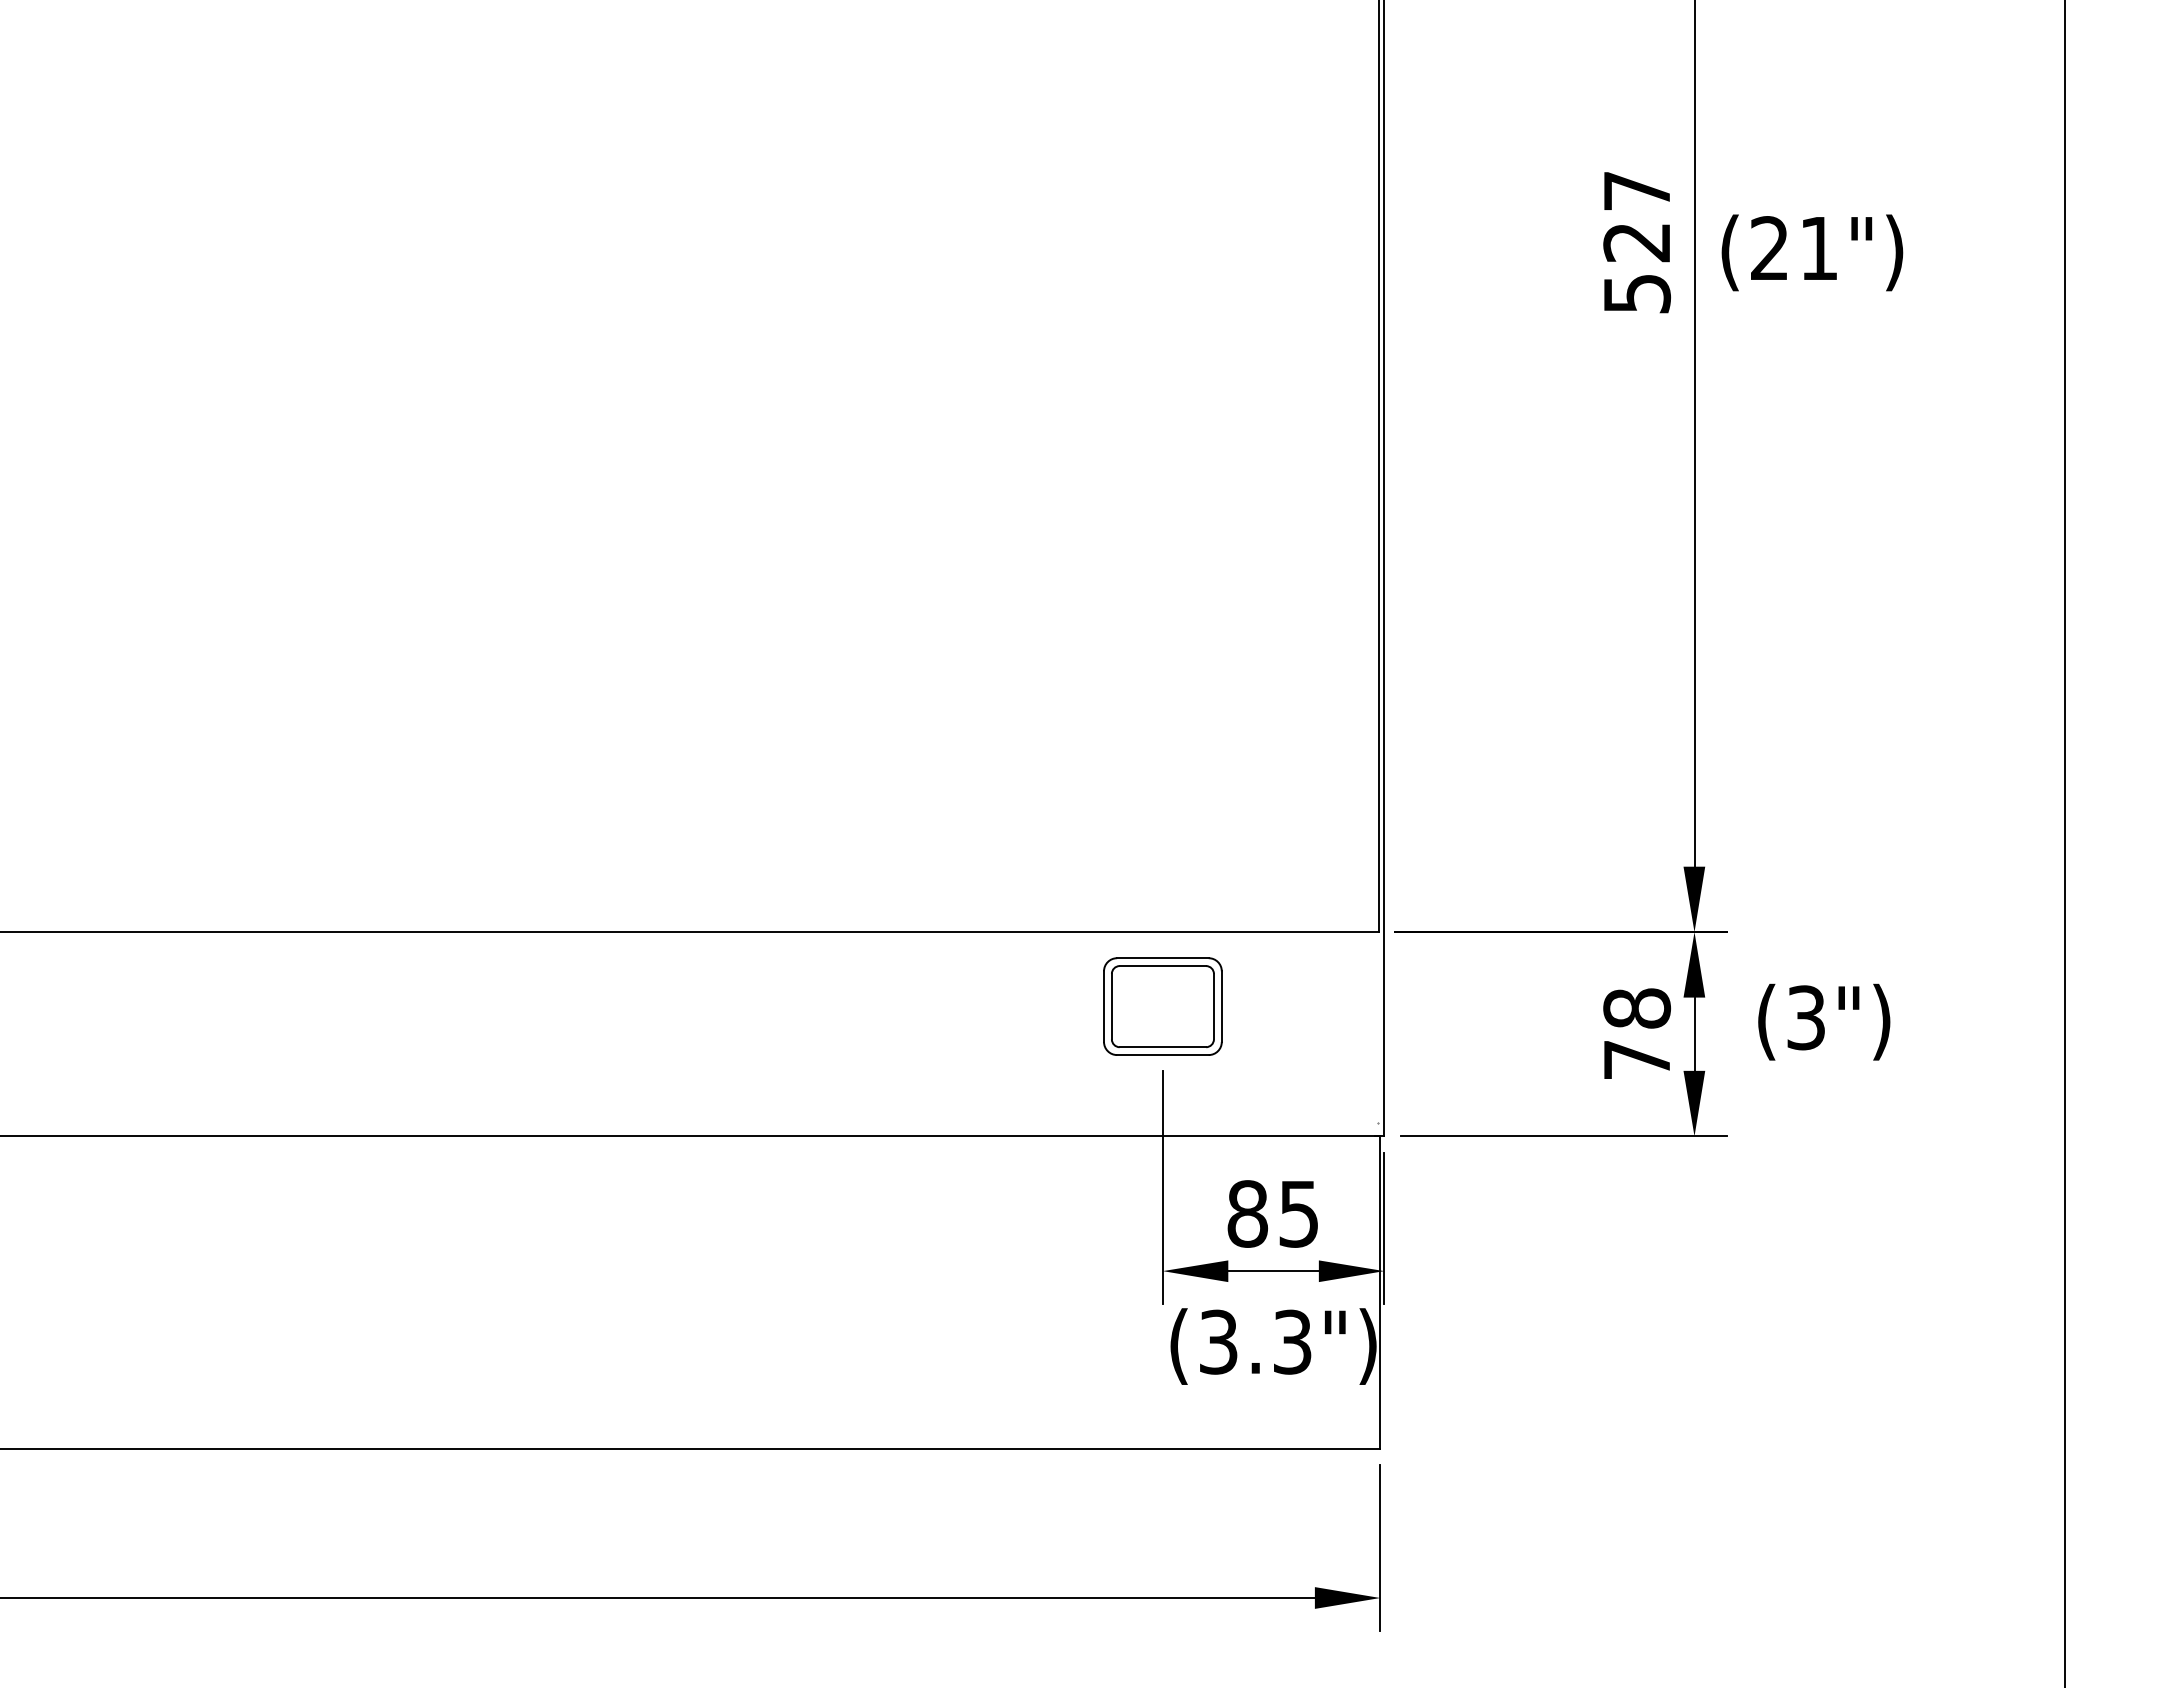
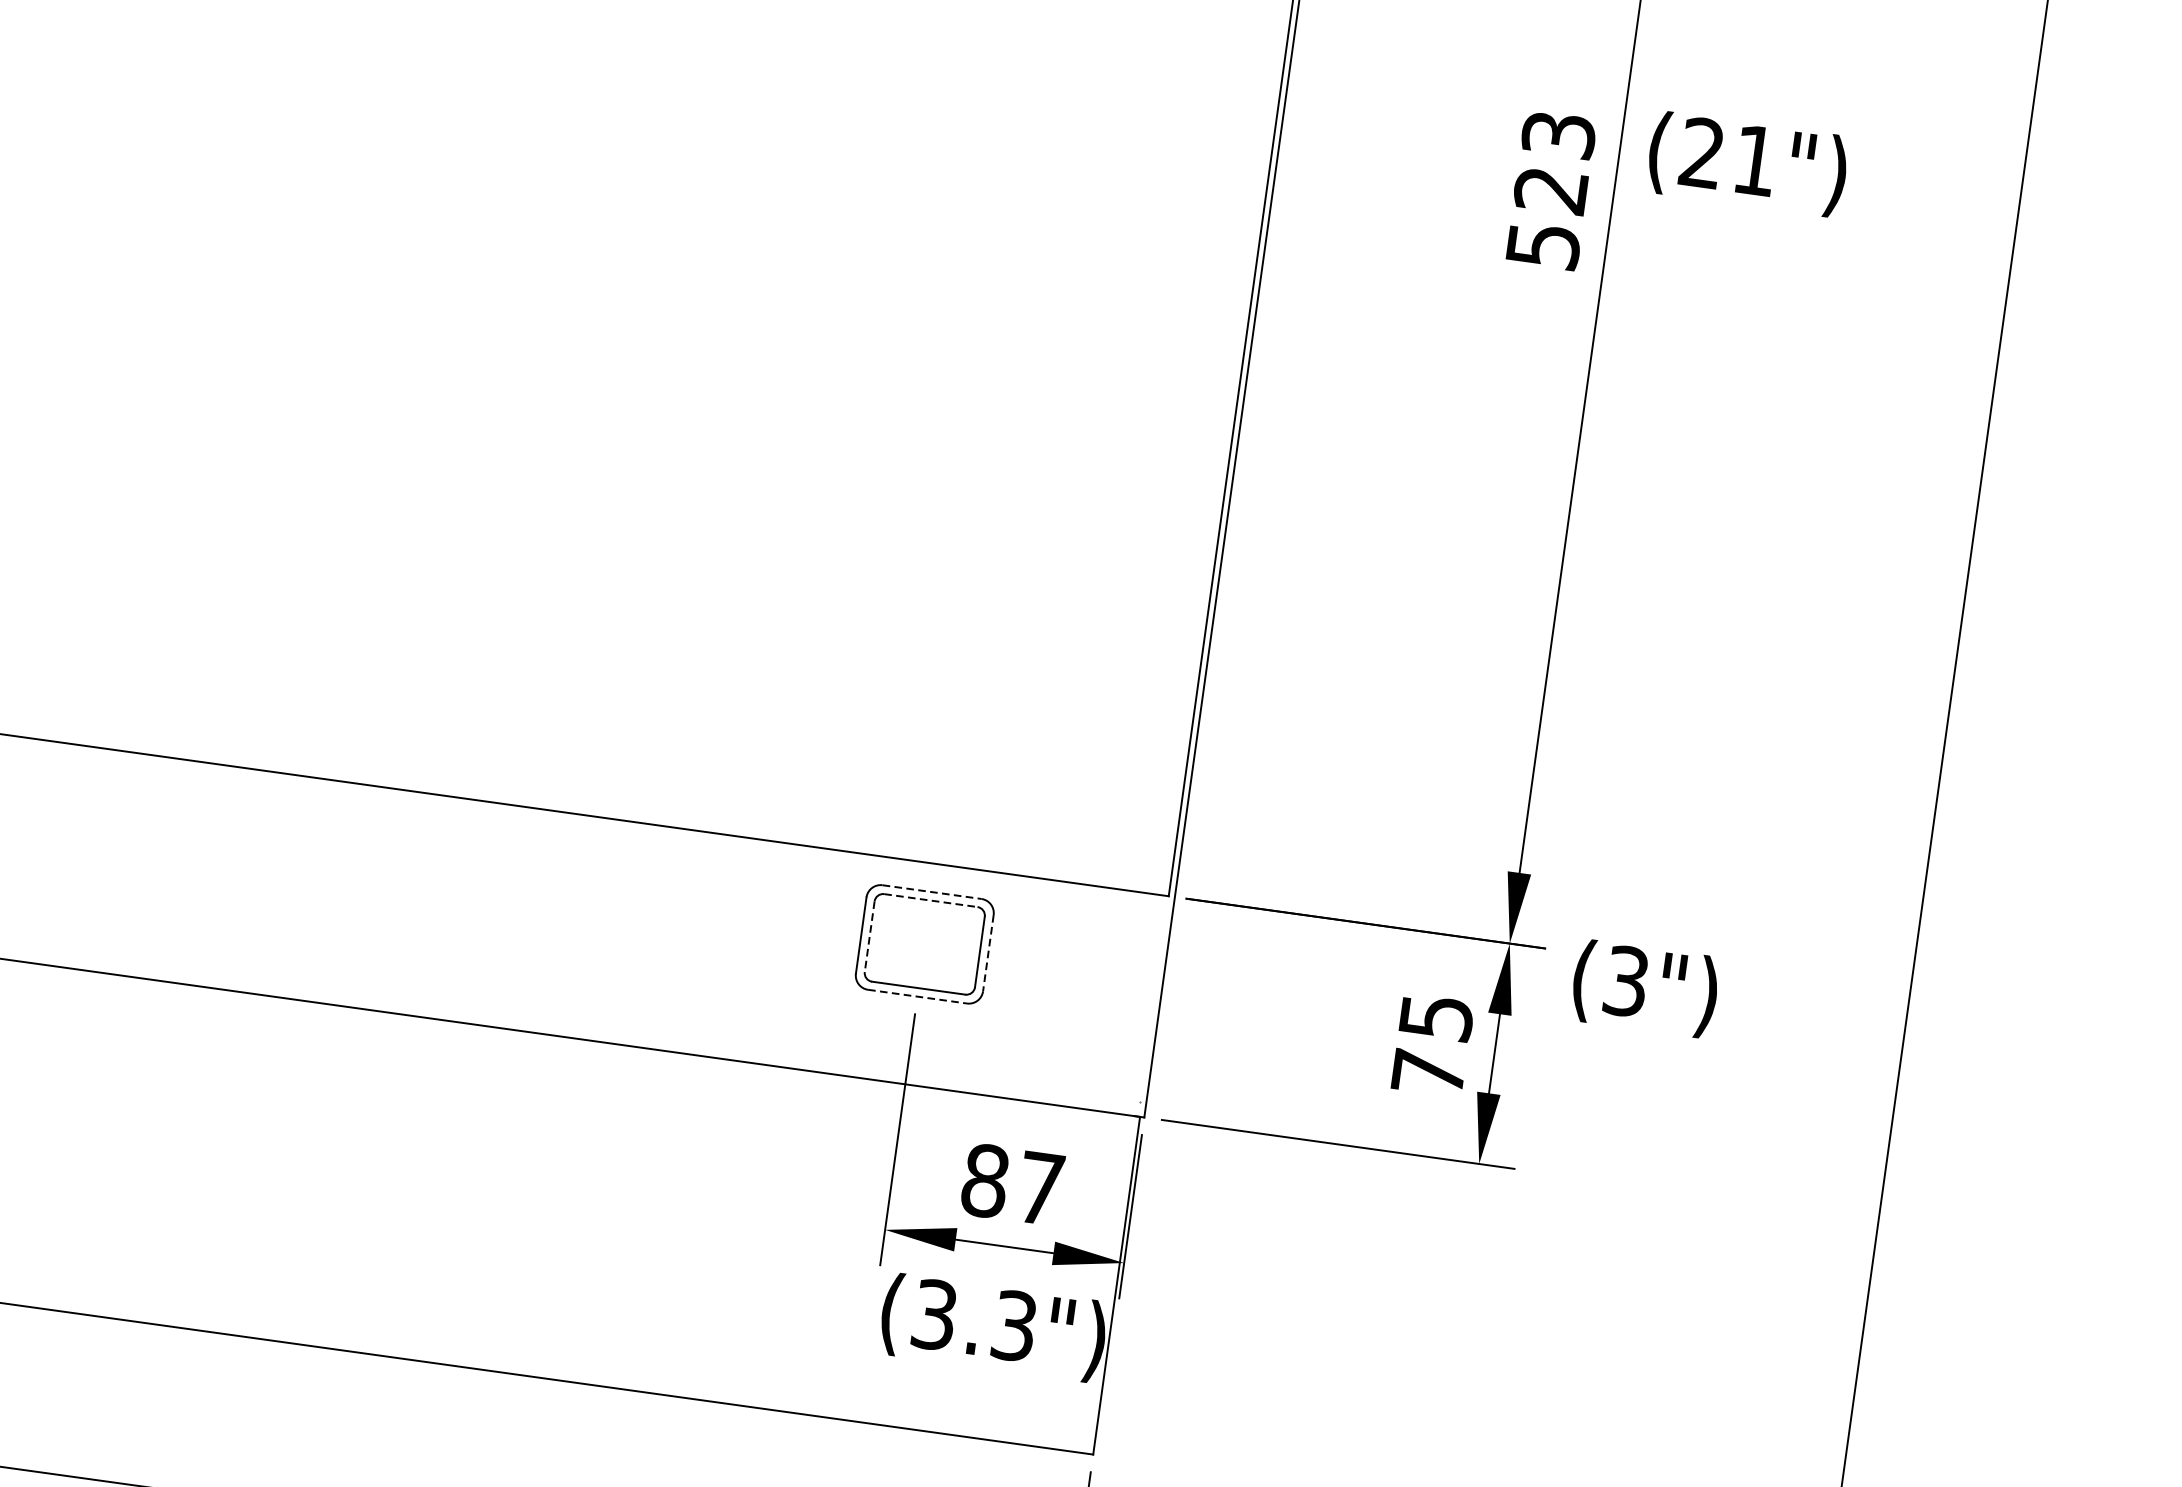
text: (1637, 190) -> (1559, 134), 527 -> 523
text: (1812, 252) -> (1747, 163), moved
line: (1162, 958) -> (931, 892), solid -> dashed
line: (1163, 966) -> (931, 901), solid -> dashed
line: (1111, 1006) -> (869, 936), solid -> dashed
line: (1221, 1007) -> (987, 954), solid -> dashed
text: (1637, 1008) -> (1436, 1017), 78 -> 75
text: (1824, 1021) -> (1645, 988), moved
line: (1162, 1055) -> (917, 997), solid -> dashed
text: (1298, 1214) -> (1040, 1189), 85 -> 87

